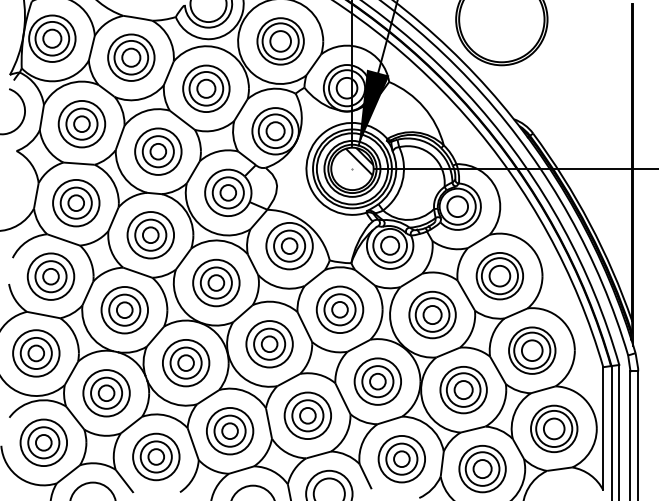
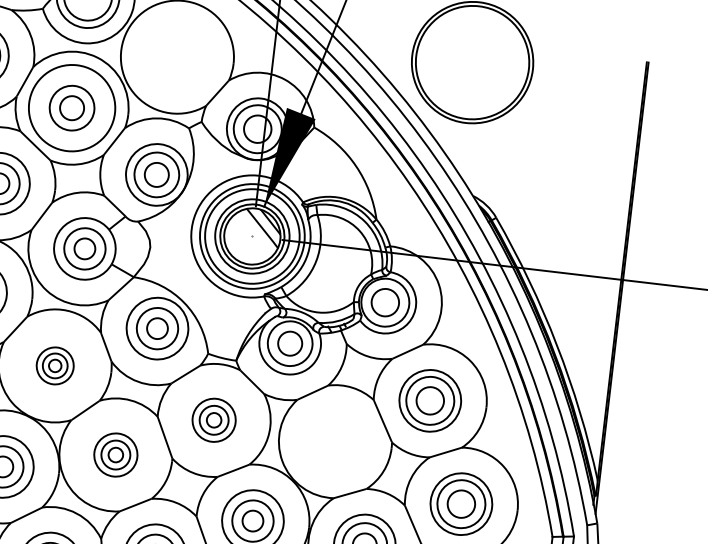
part: (280, 41) -> (177, 57), removed
circle: (206, 88) -> (72, 107), size x1.4
part: (216, 282) -> (55, 365), size x0.6
part: (339, 309) -> (213, 419), size x0.7
part: (432, 314) -> (335, 440), removed
part: (269, 344) -> (115, 455), size x0.7

